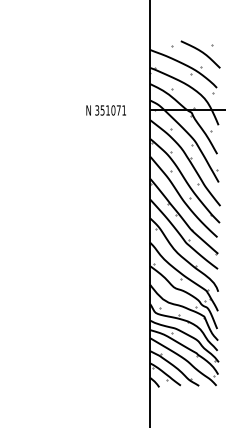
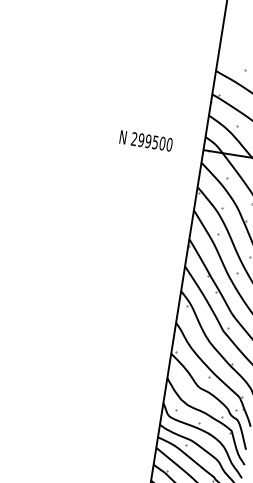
text: (110, 110) -> (151, 141), 351071 -> 299500

